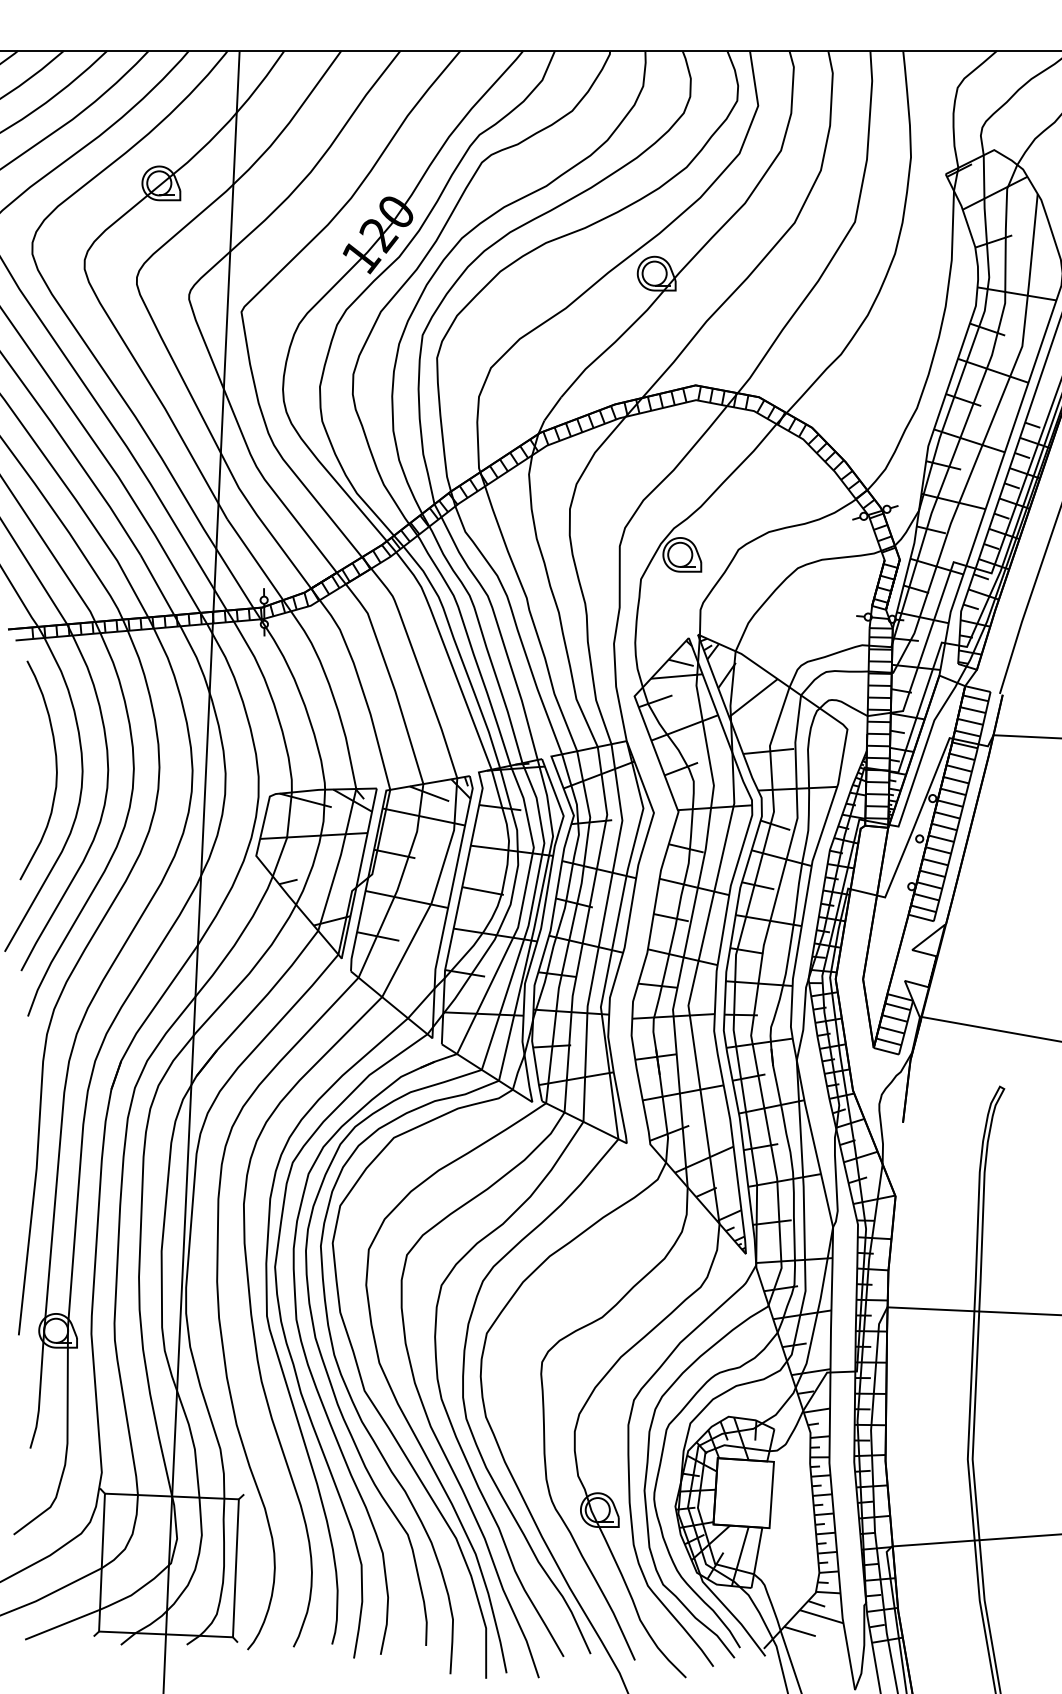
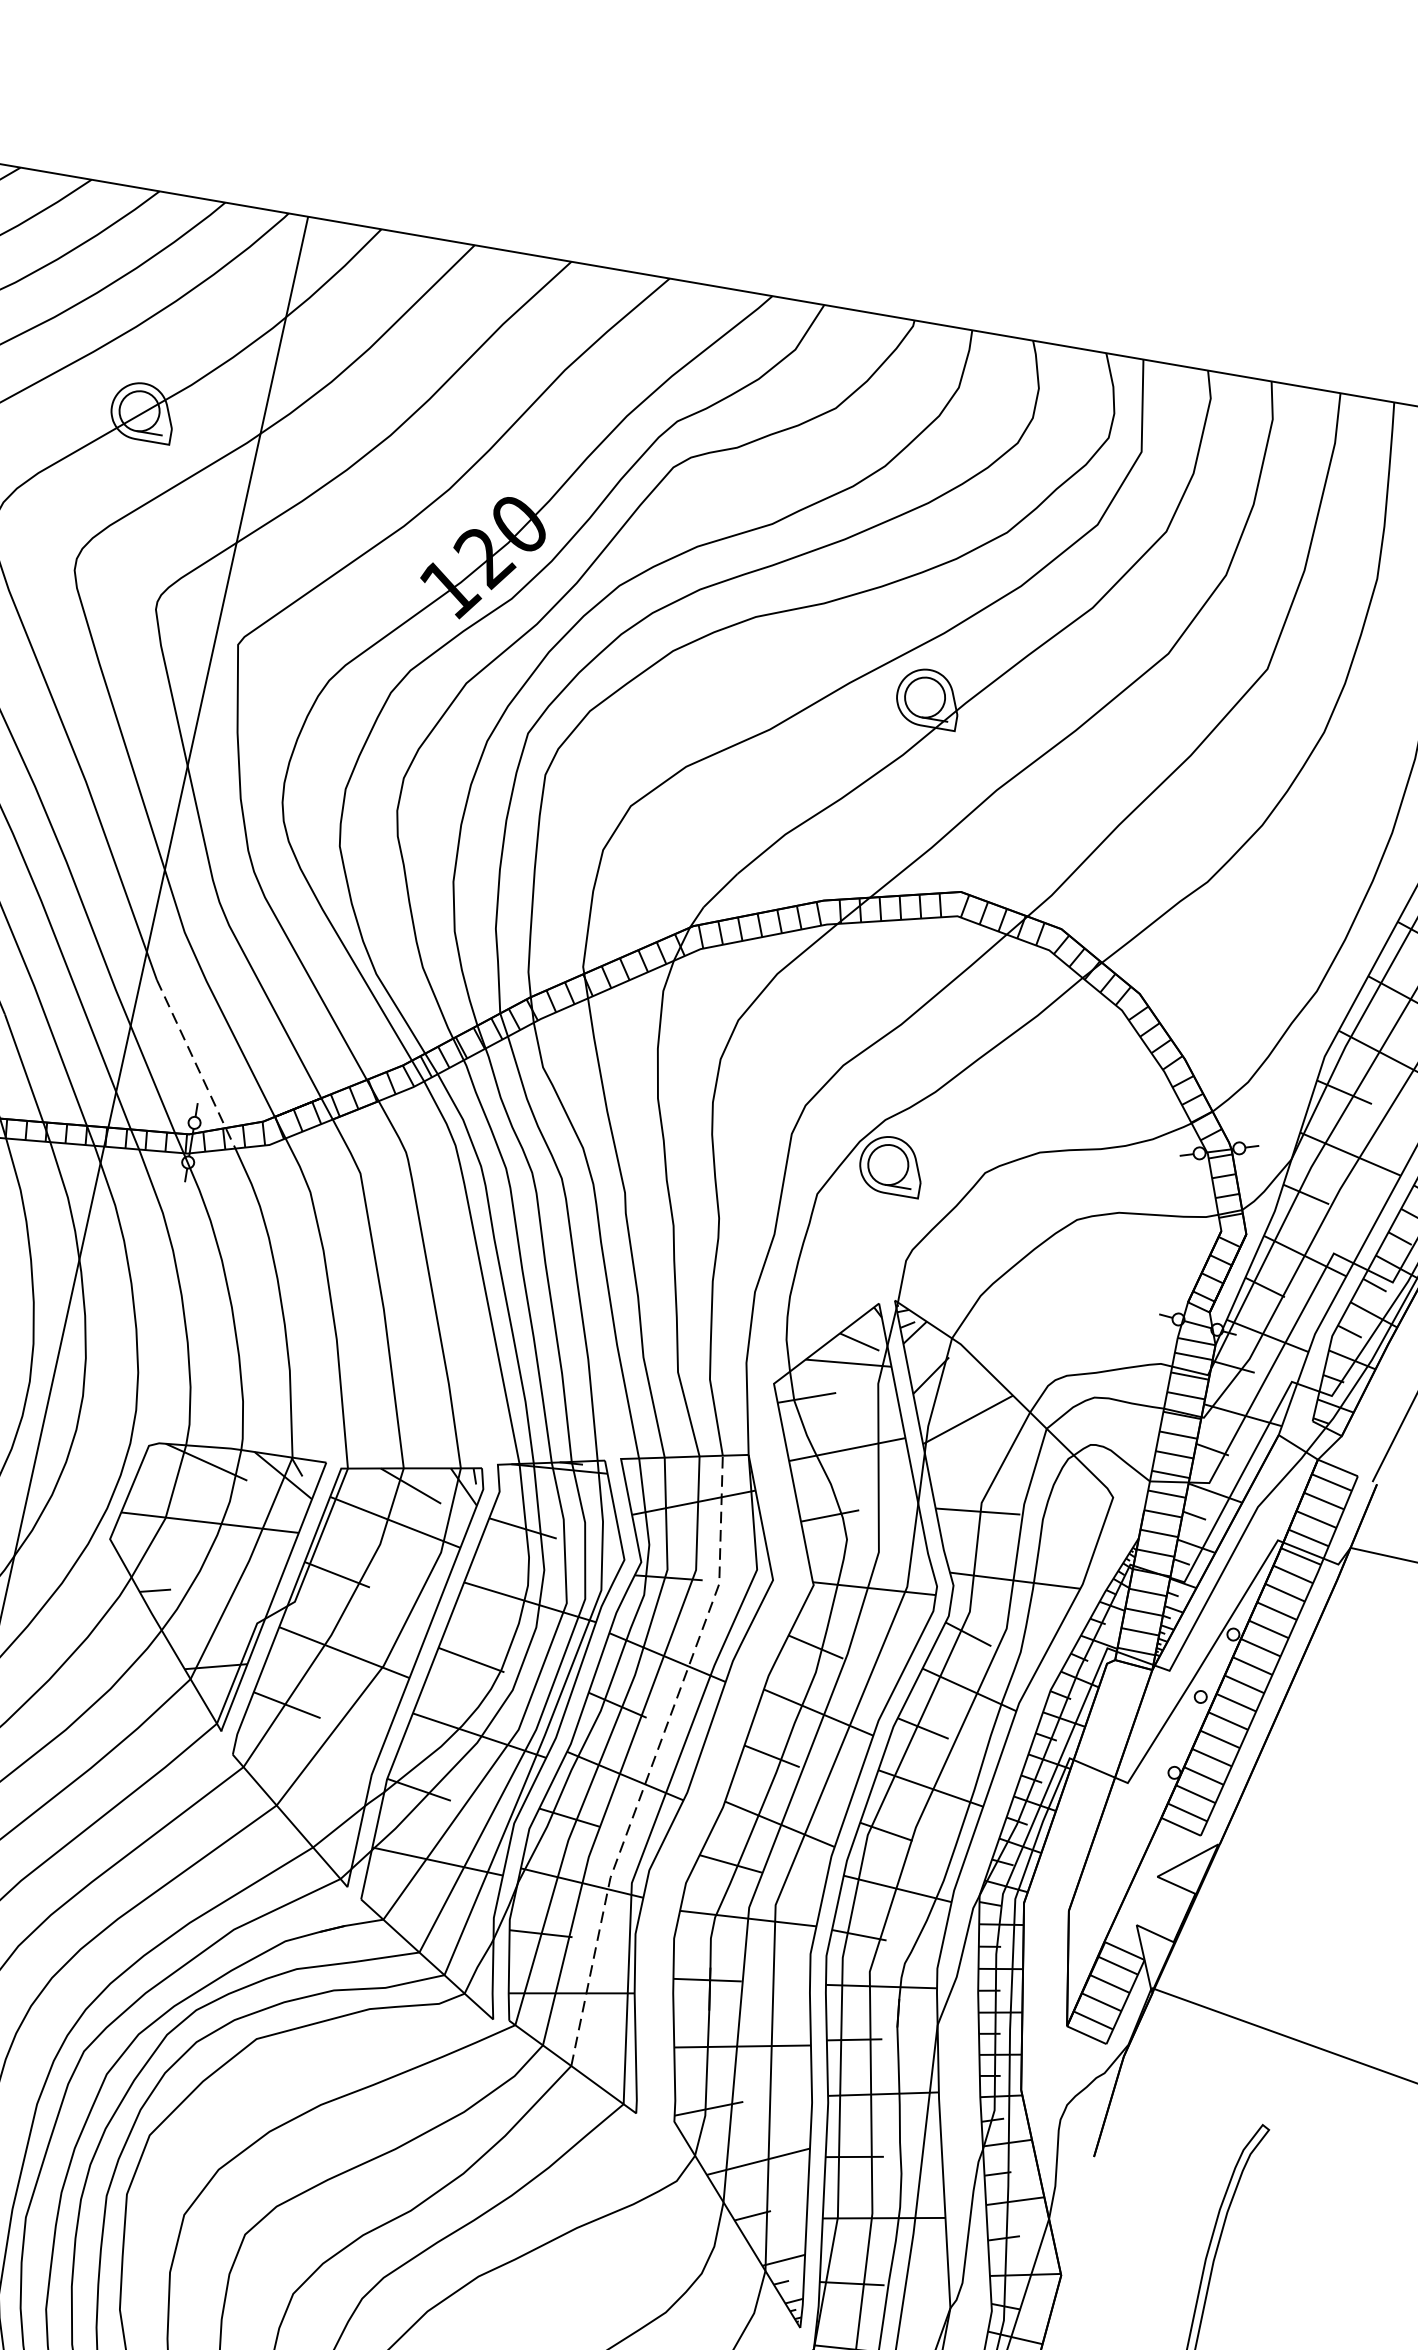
line: (259, 565) -> (196, 1064), solid -> dashed
line: (601, 931) -> (654, 1759), solid -> dashed

